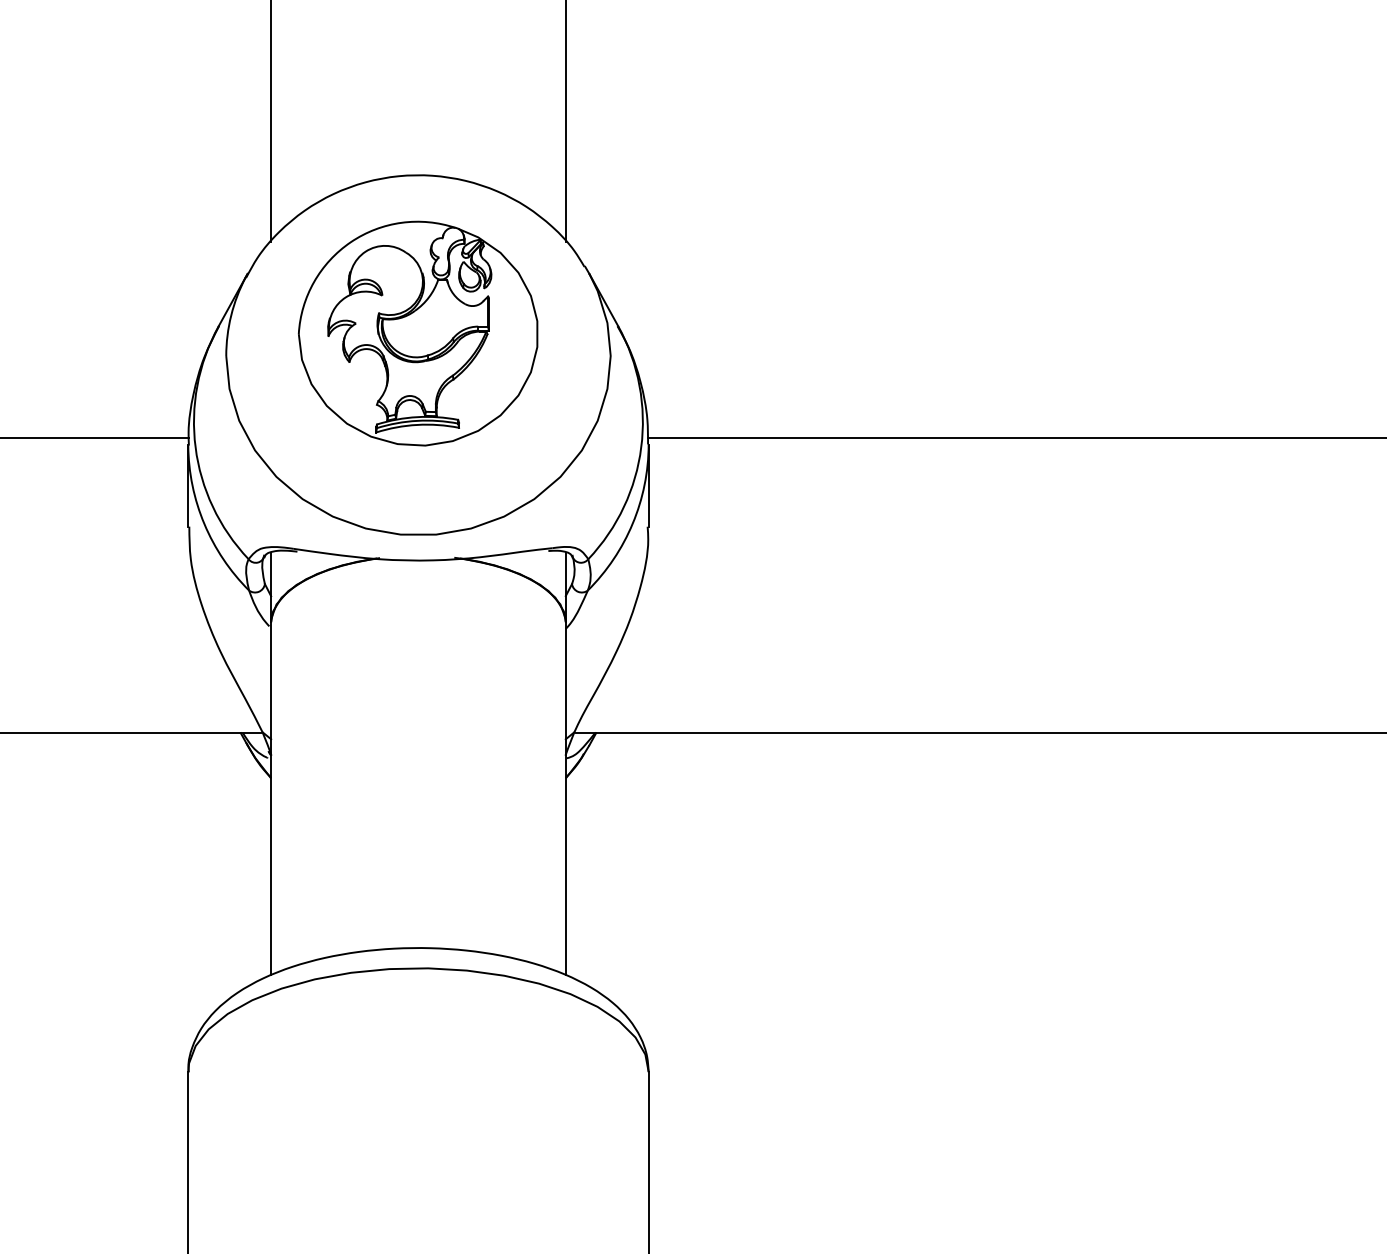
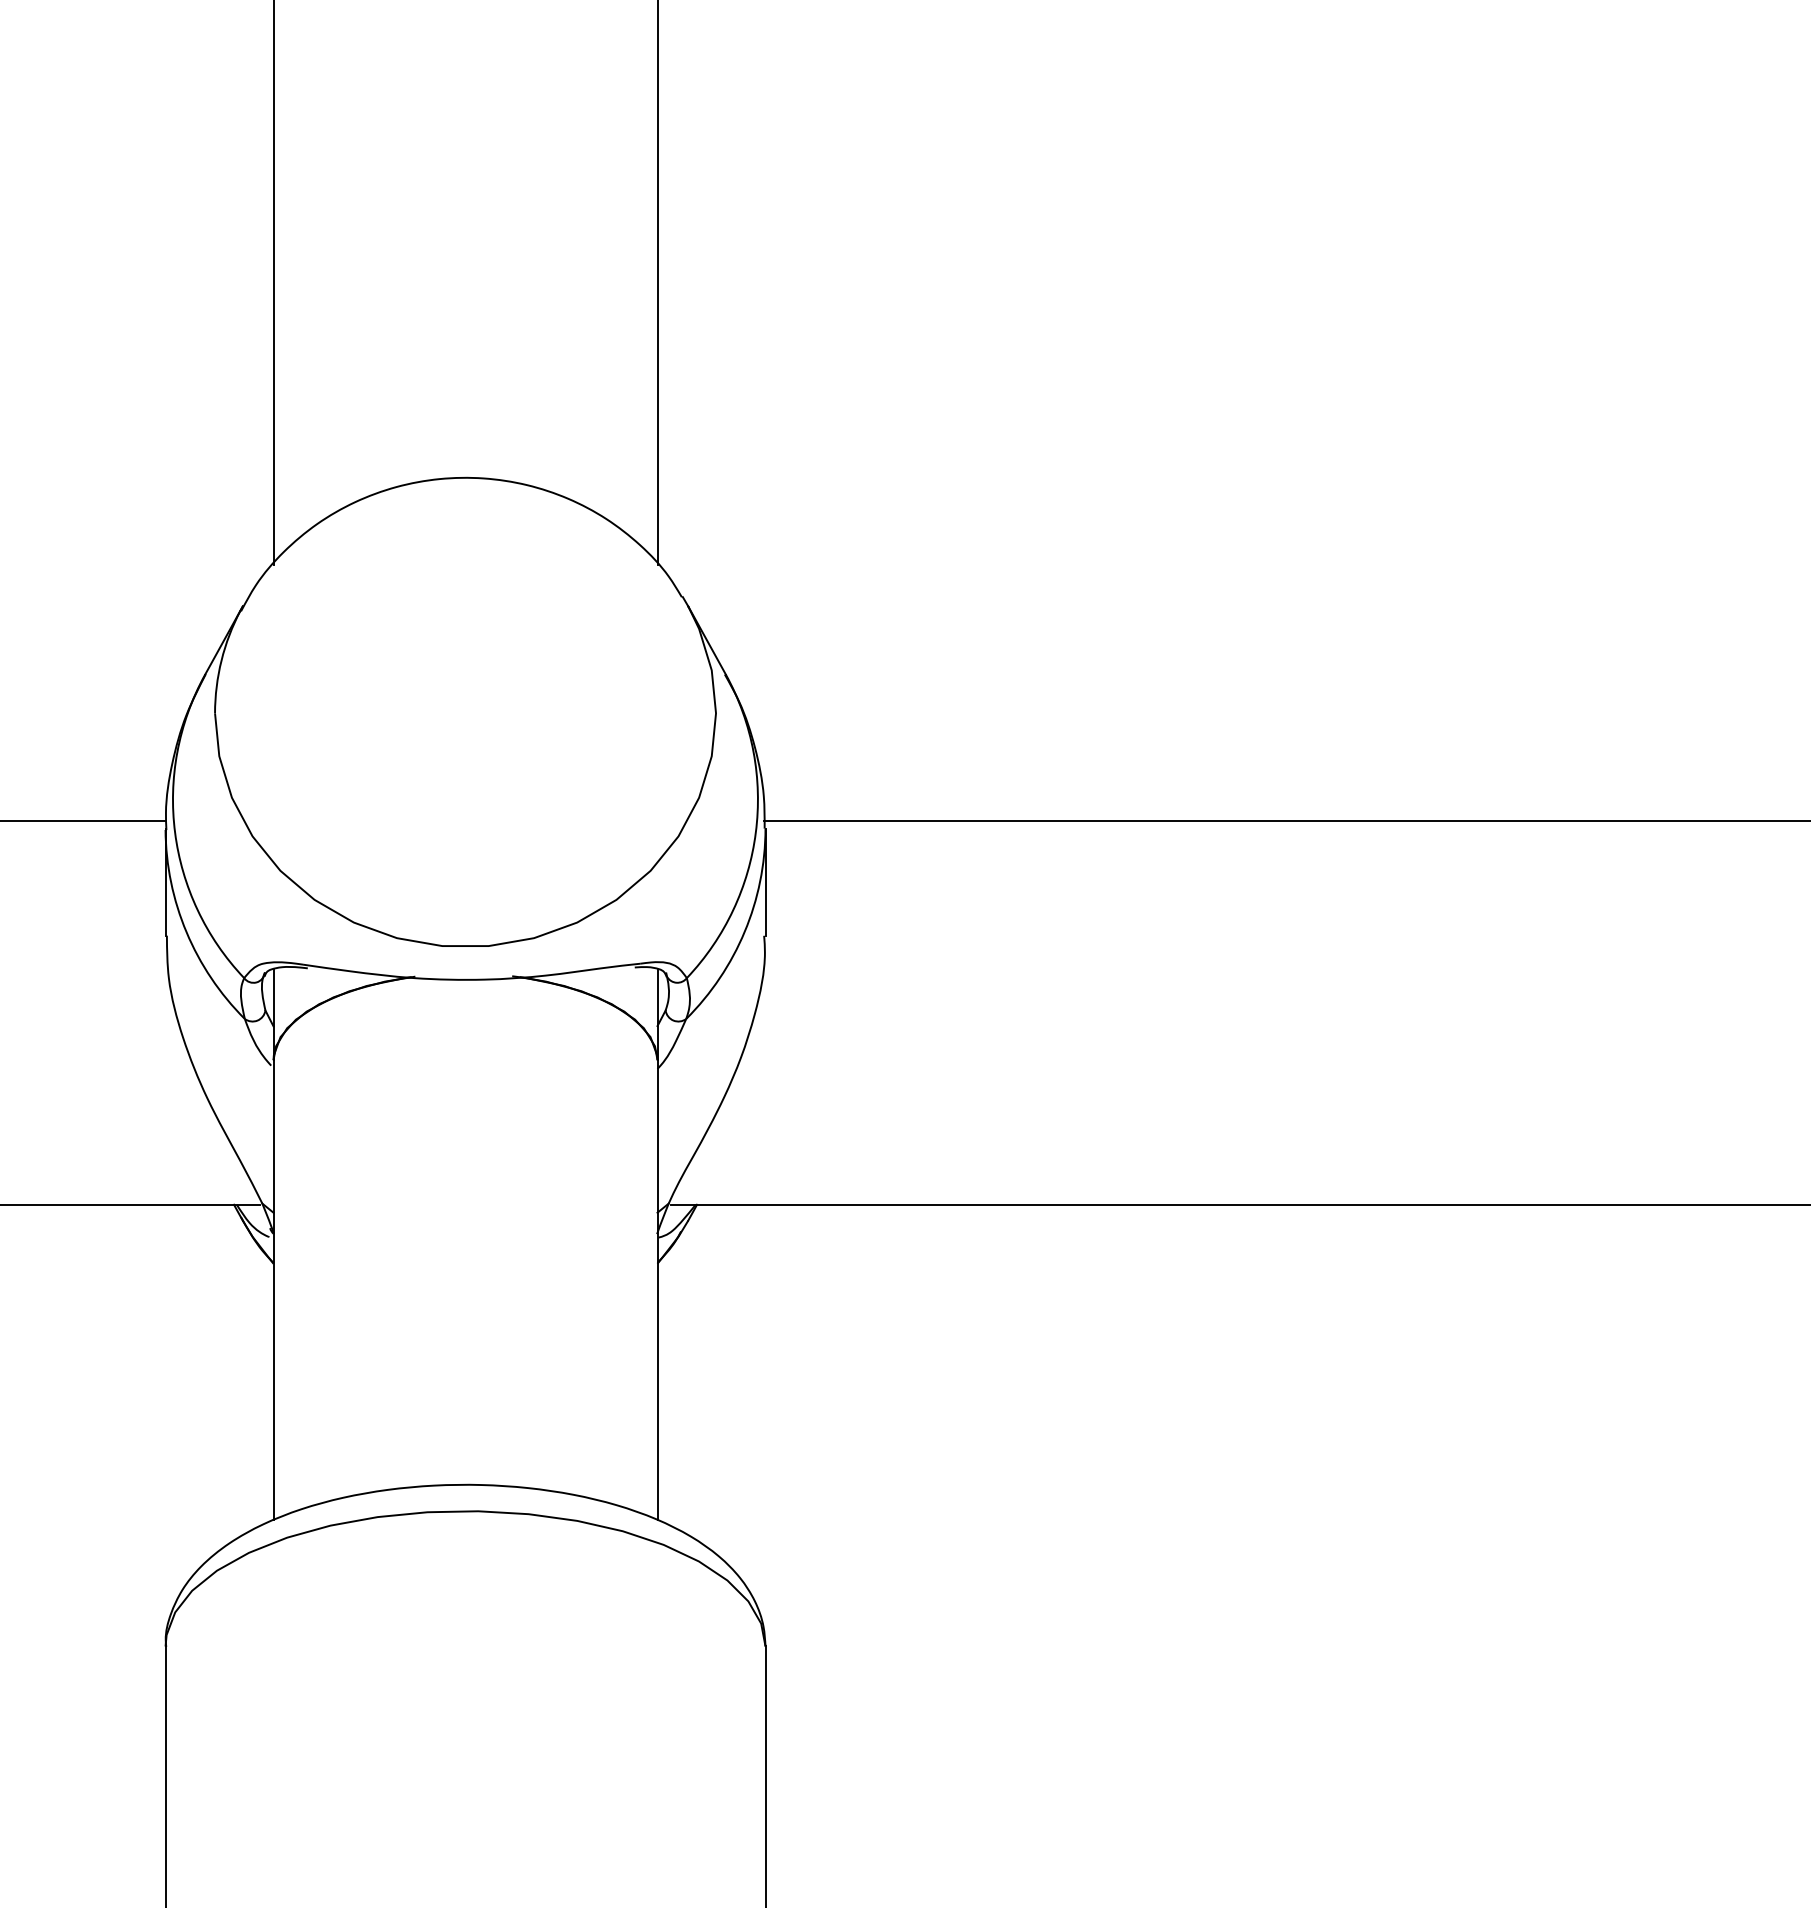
part: (417, 333) -> (464, 683), removed

